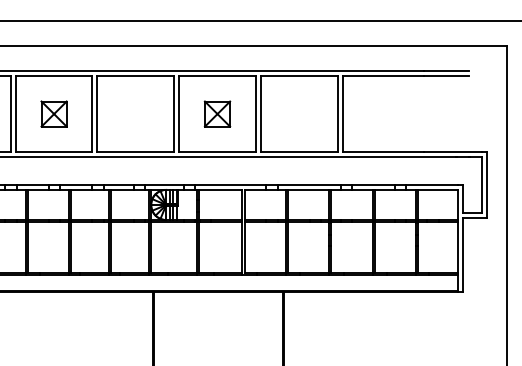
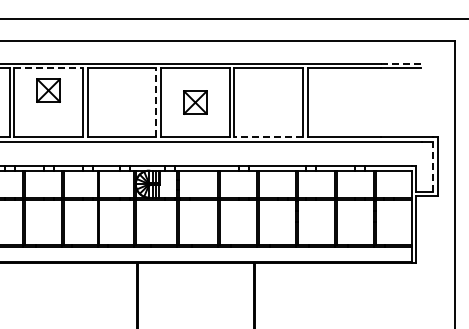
line: (446, 70) -> (401, 63), solid -> dashed
line: (55, 76) -> (49, 68), solid -> dashed
part: (54, 114) -> (48, 90), moved
line: (174, 114) -> (156, 102), solid -> dashed
line: (298, 152) -> (268, 137), solid -> dashed
line: (482, 185) -> (433, 166), solid -> dashed

